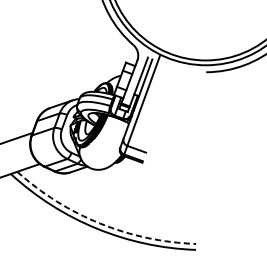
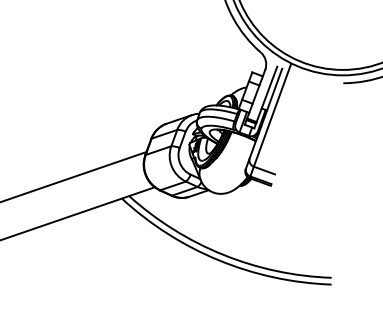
arc: (100, 223) -> (223, 254), dashed -> solid

